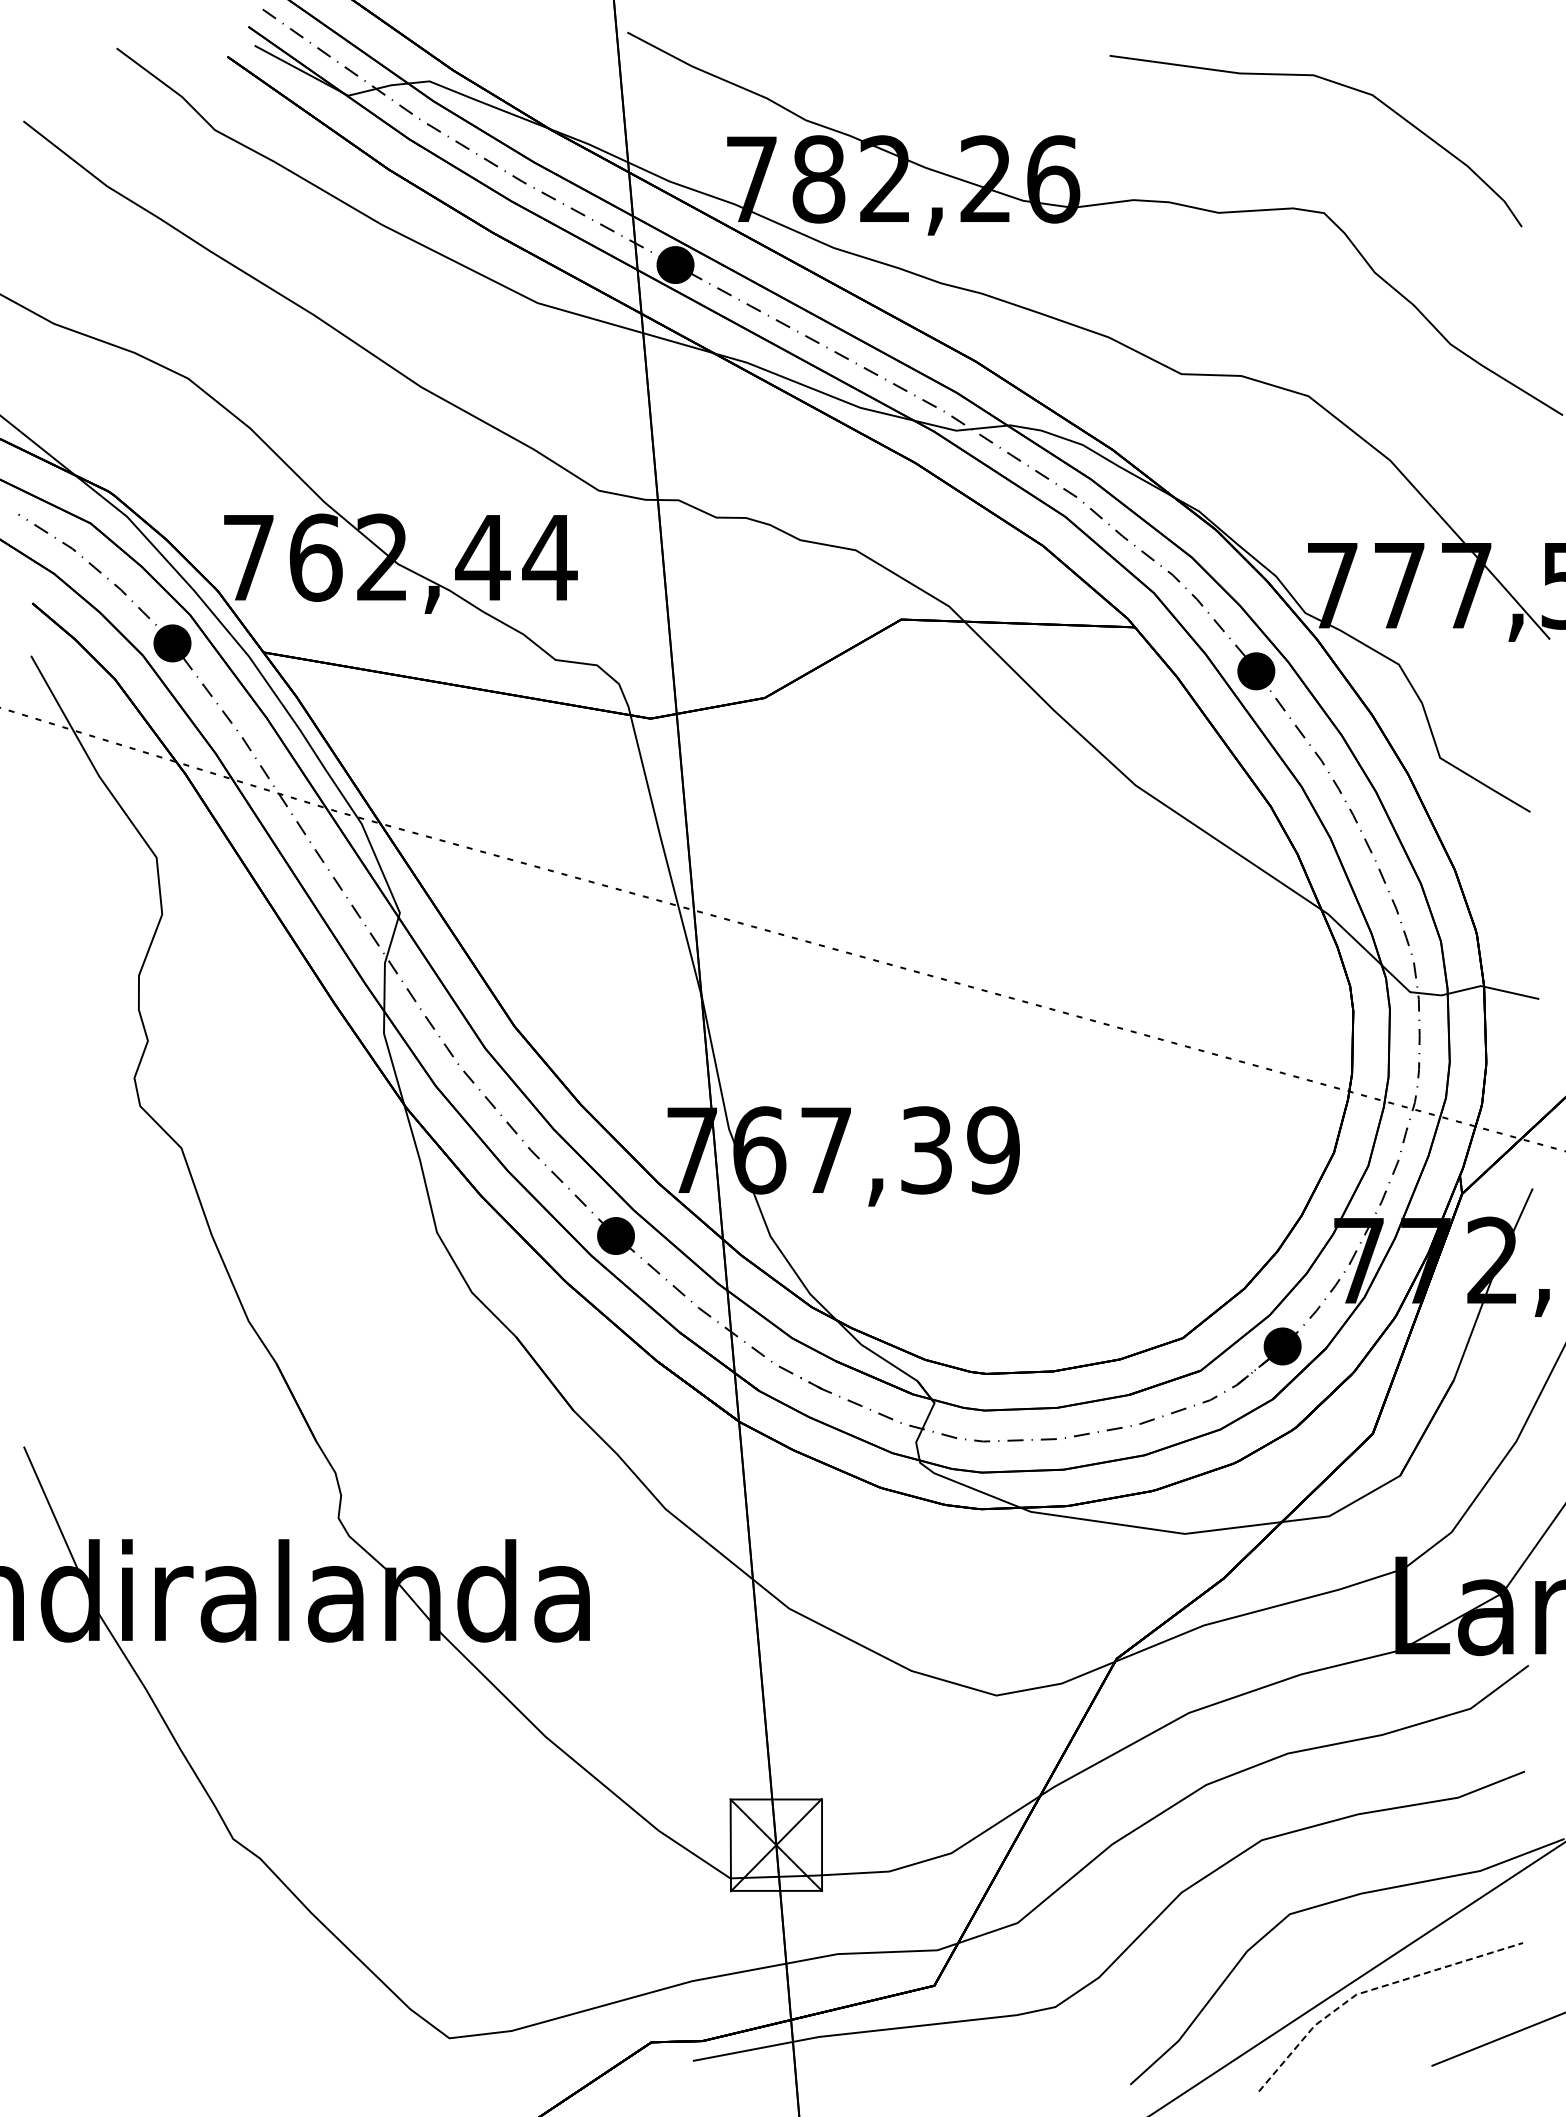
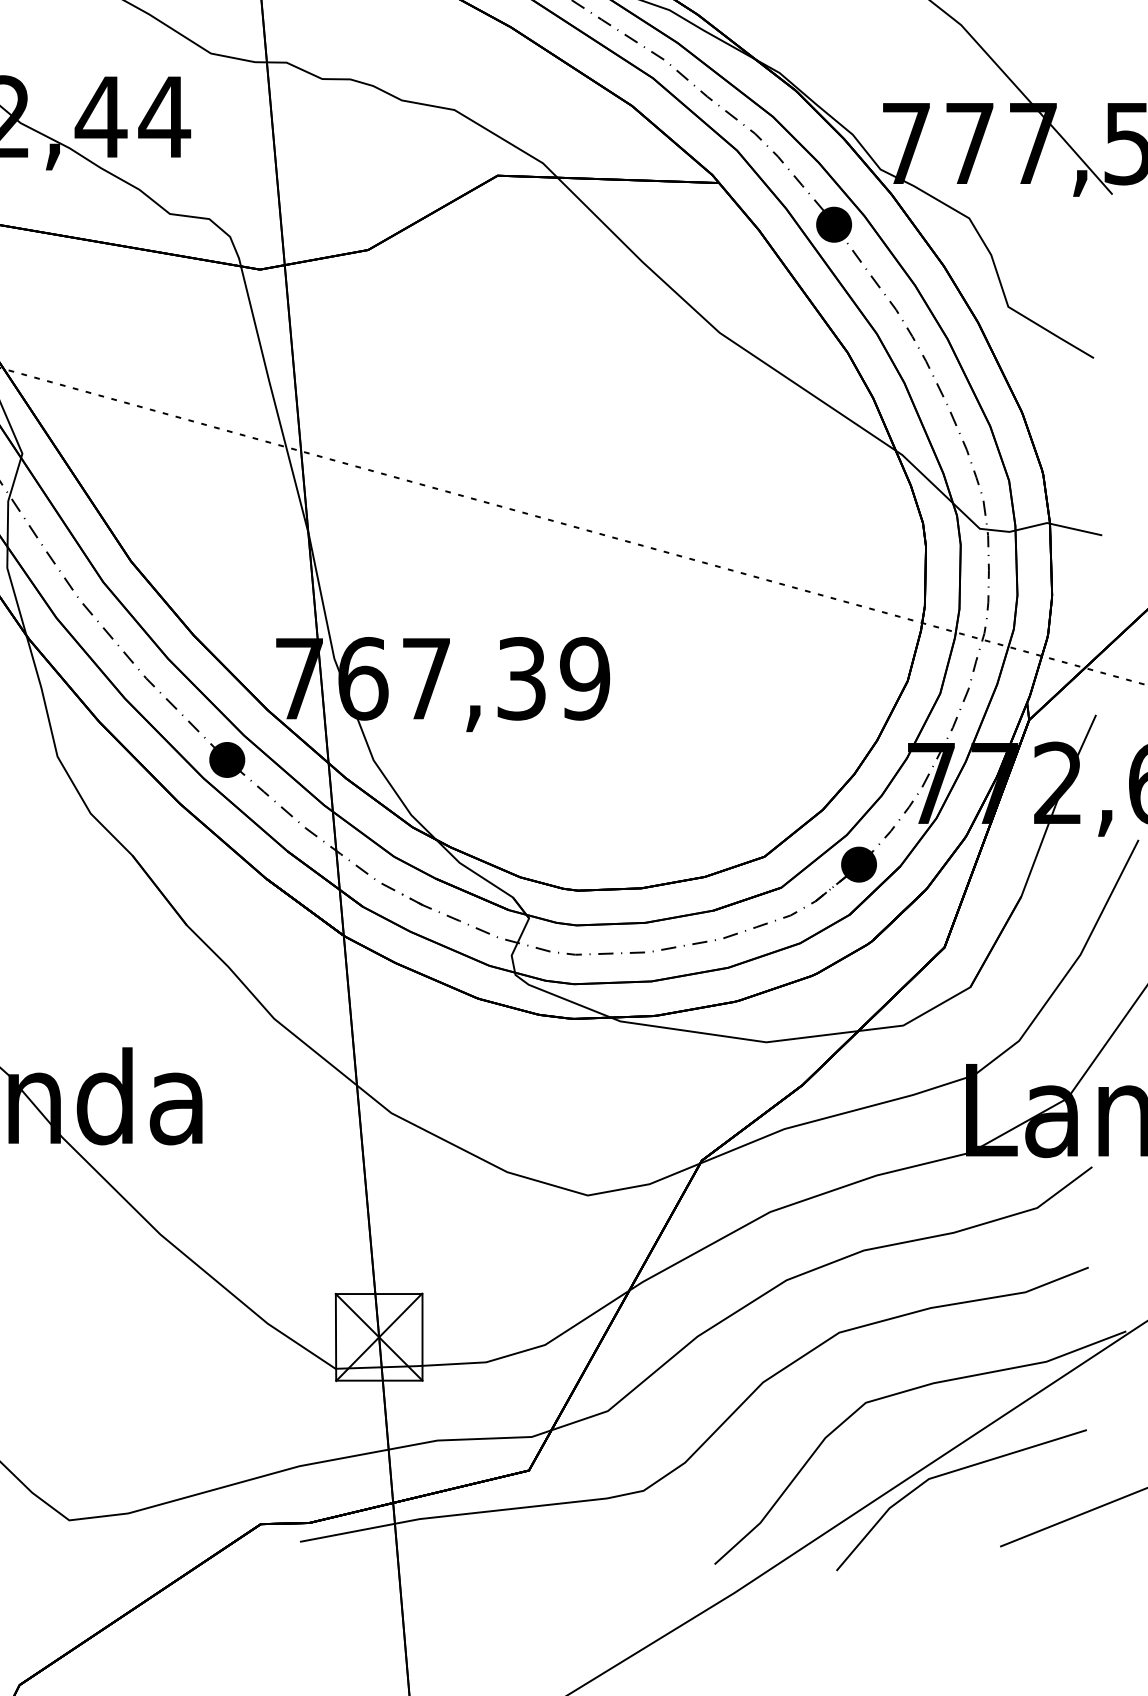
line: (1372, 1989) -> (944, 1474), dashed -> solid

